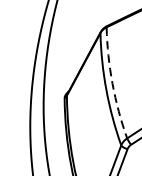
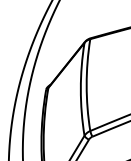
arc: (112, 84) -> (86, 85), dashed -> solid

